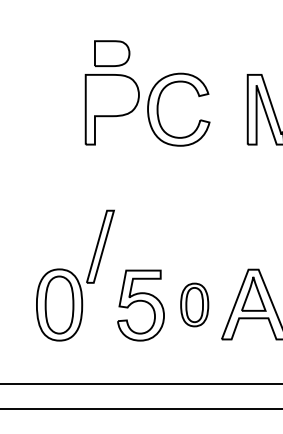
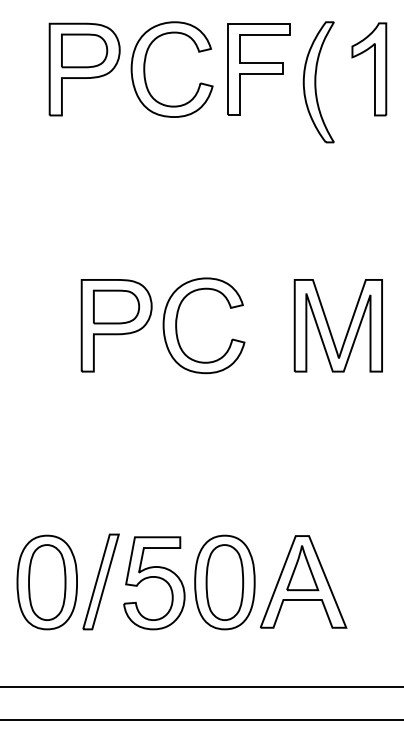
part: (112, 53) -> (116, 306), moved
part: (100, 246) -> (100, 581), moved
part: (194, 305) -> (224, 582), size x1.67

